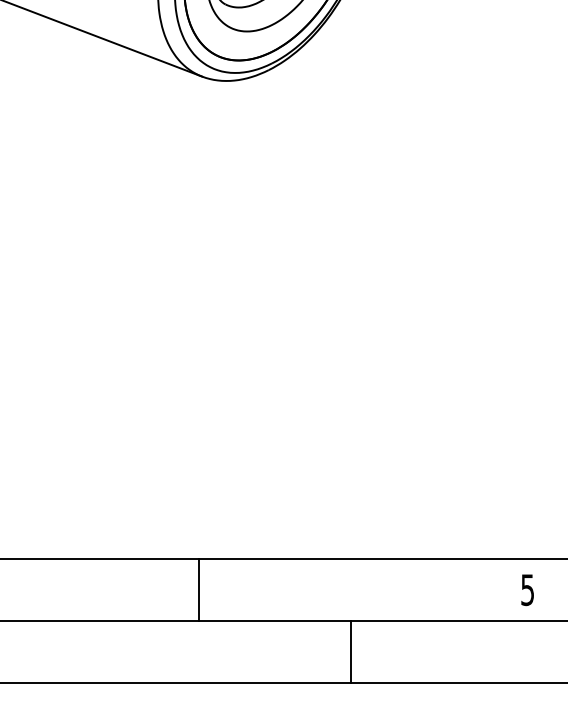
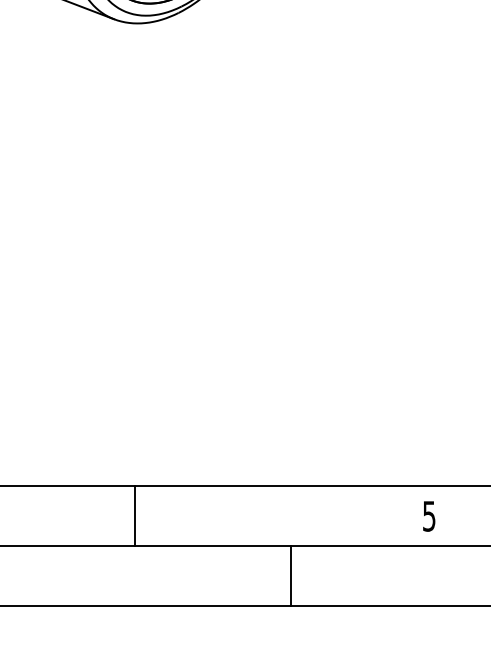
line: (199, 590) -> (134, 516), moved
line: (350, 652) -> (290, 576), moved

